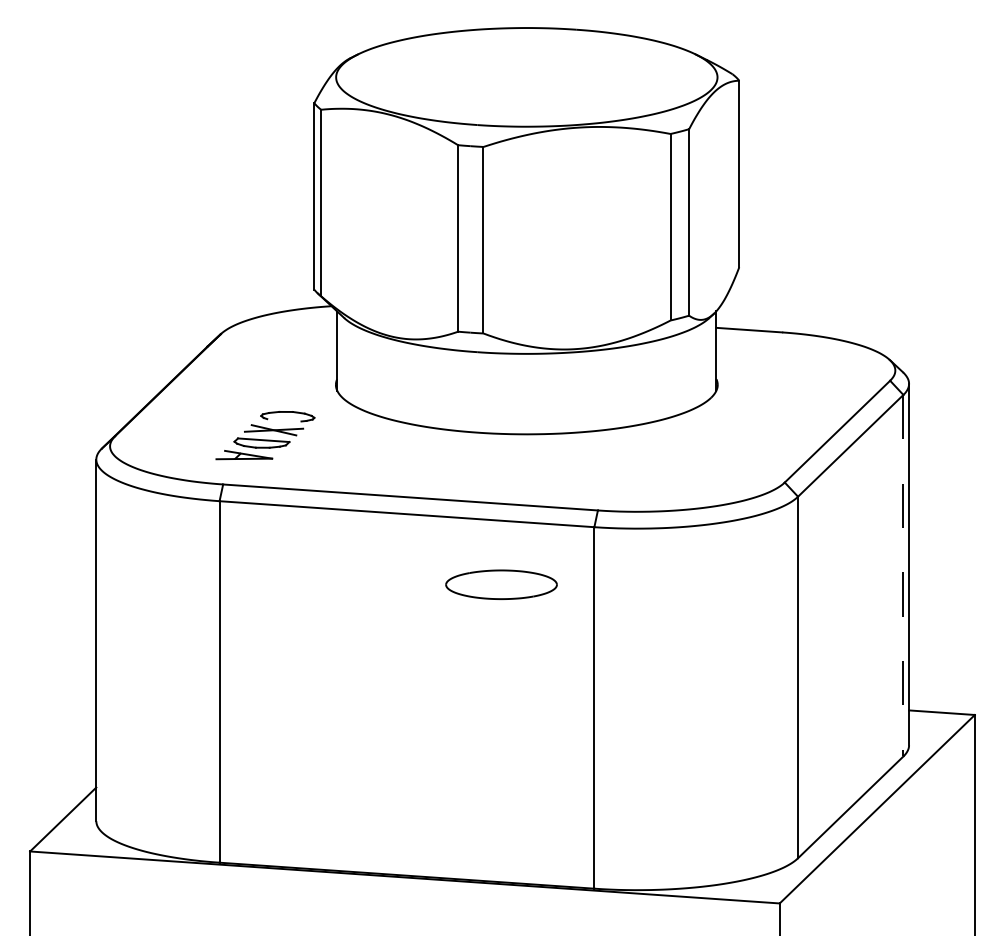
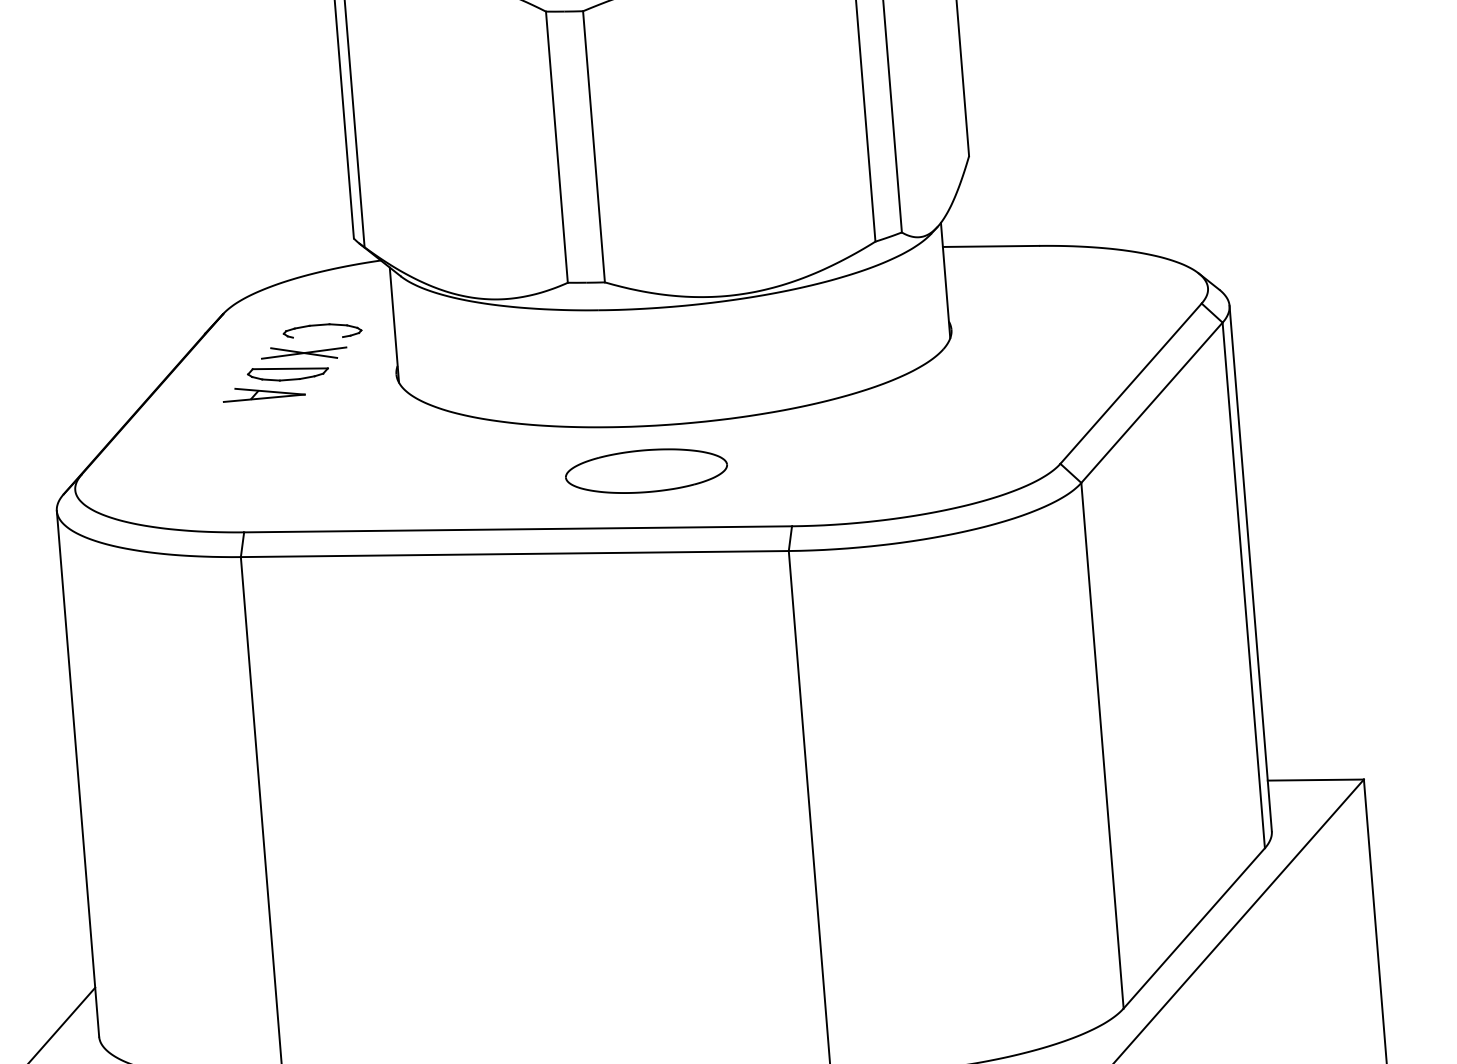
part: (265, 435) -> (292, 361), moved
line: (903, 575) -> (1243, 585), dashed -> solid
part: (501, 584) -> (646, 470), moved

